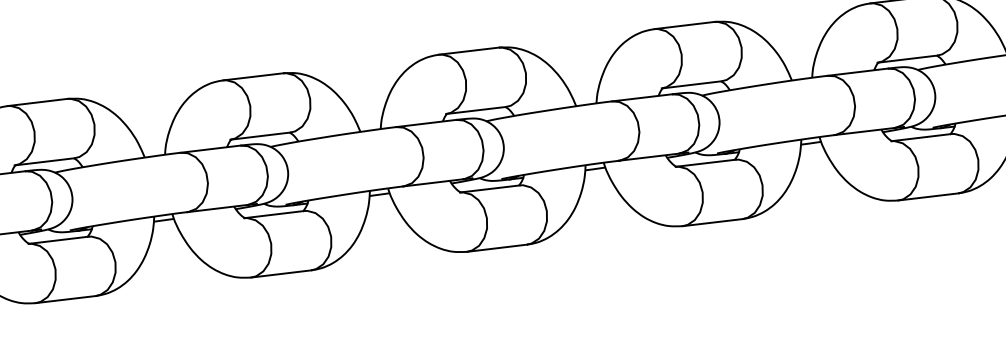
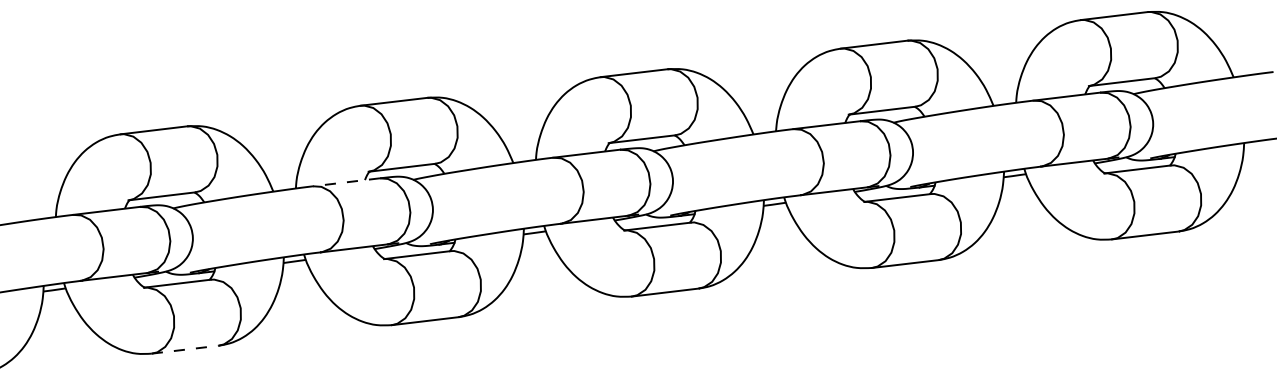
line: (210, 149) -> (346, 182), solid -> dashed
line: (65, 299) -> (185, 349), solid -> dashed

